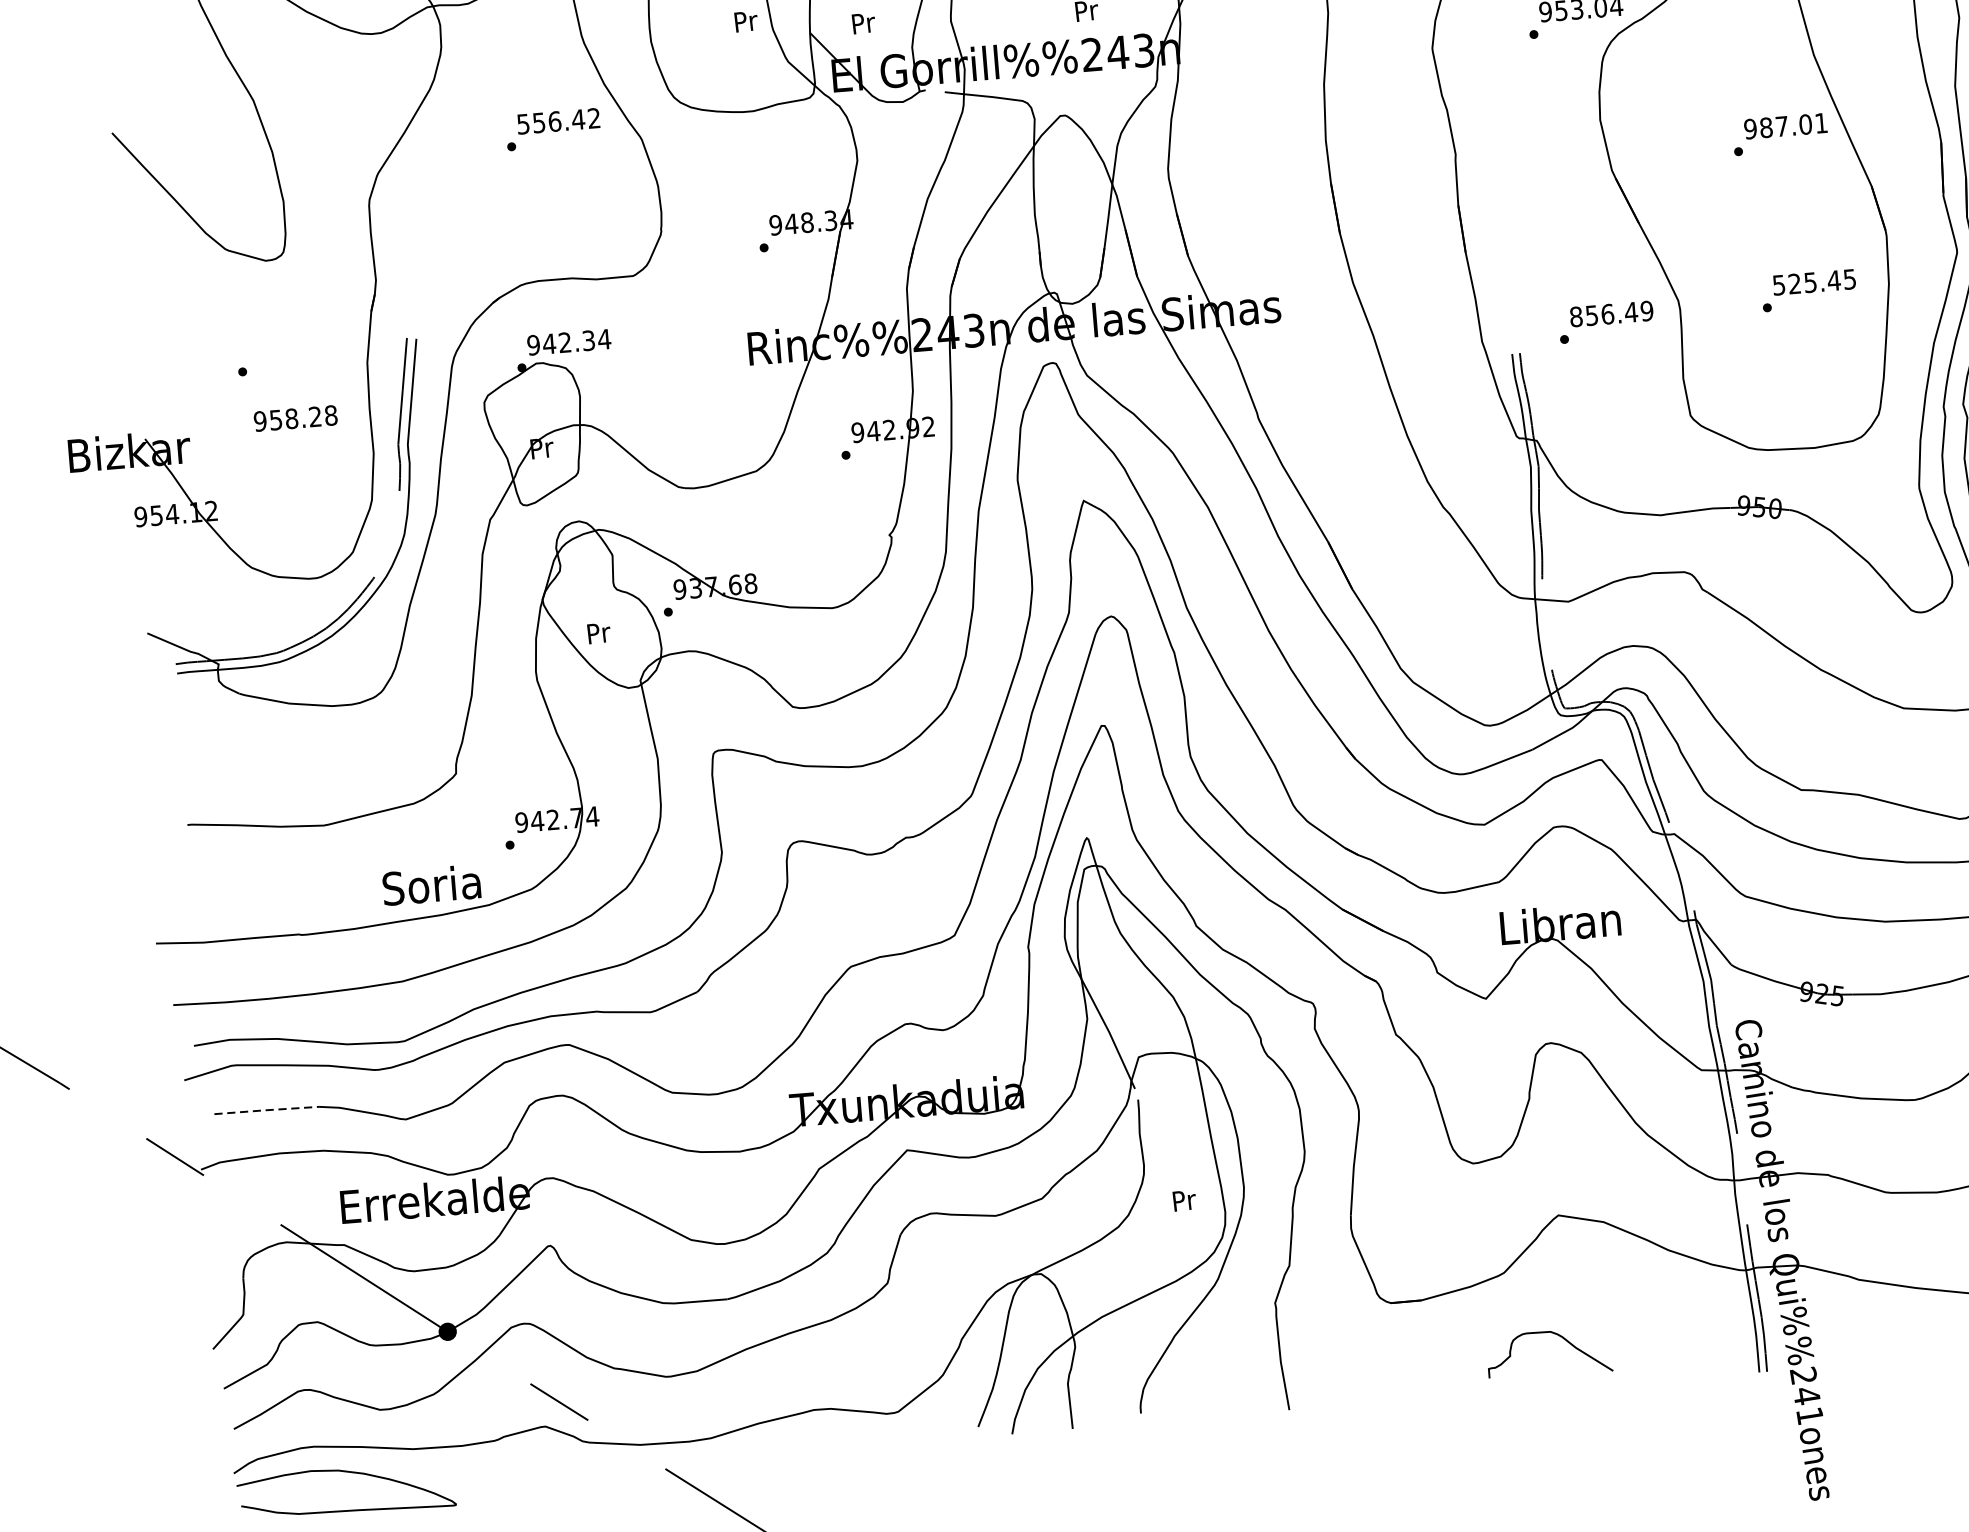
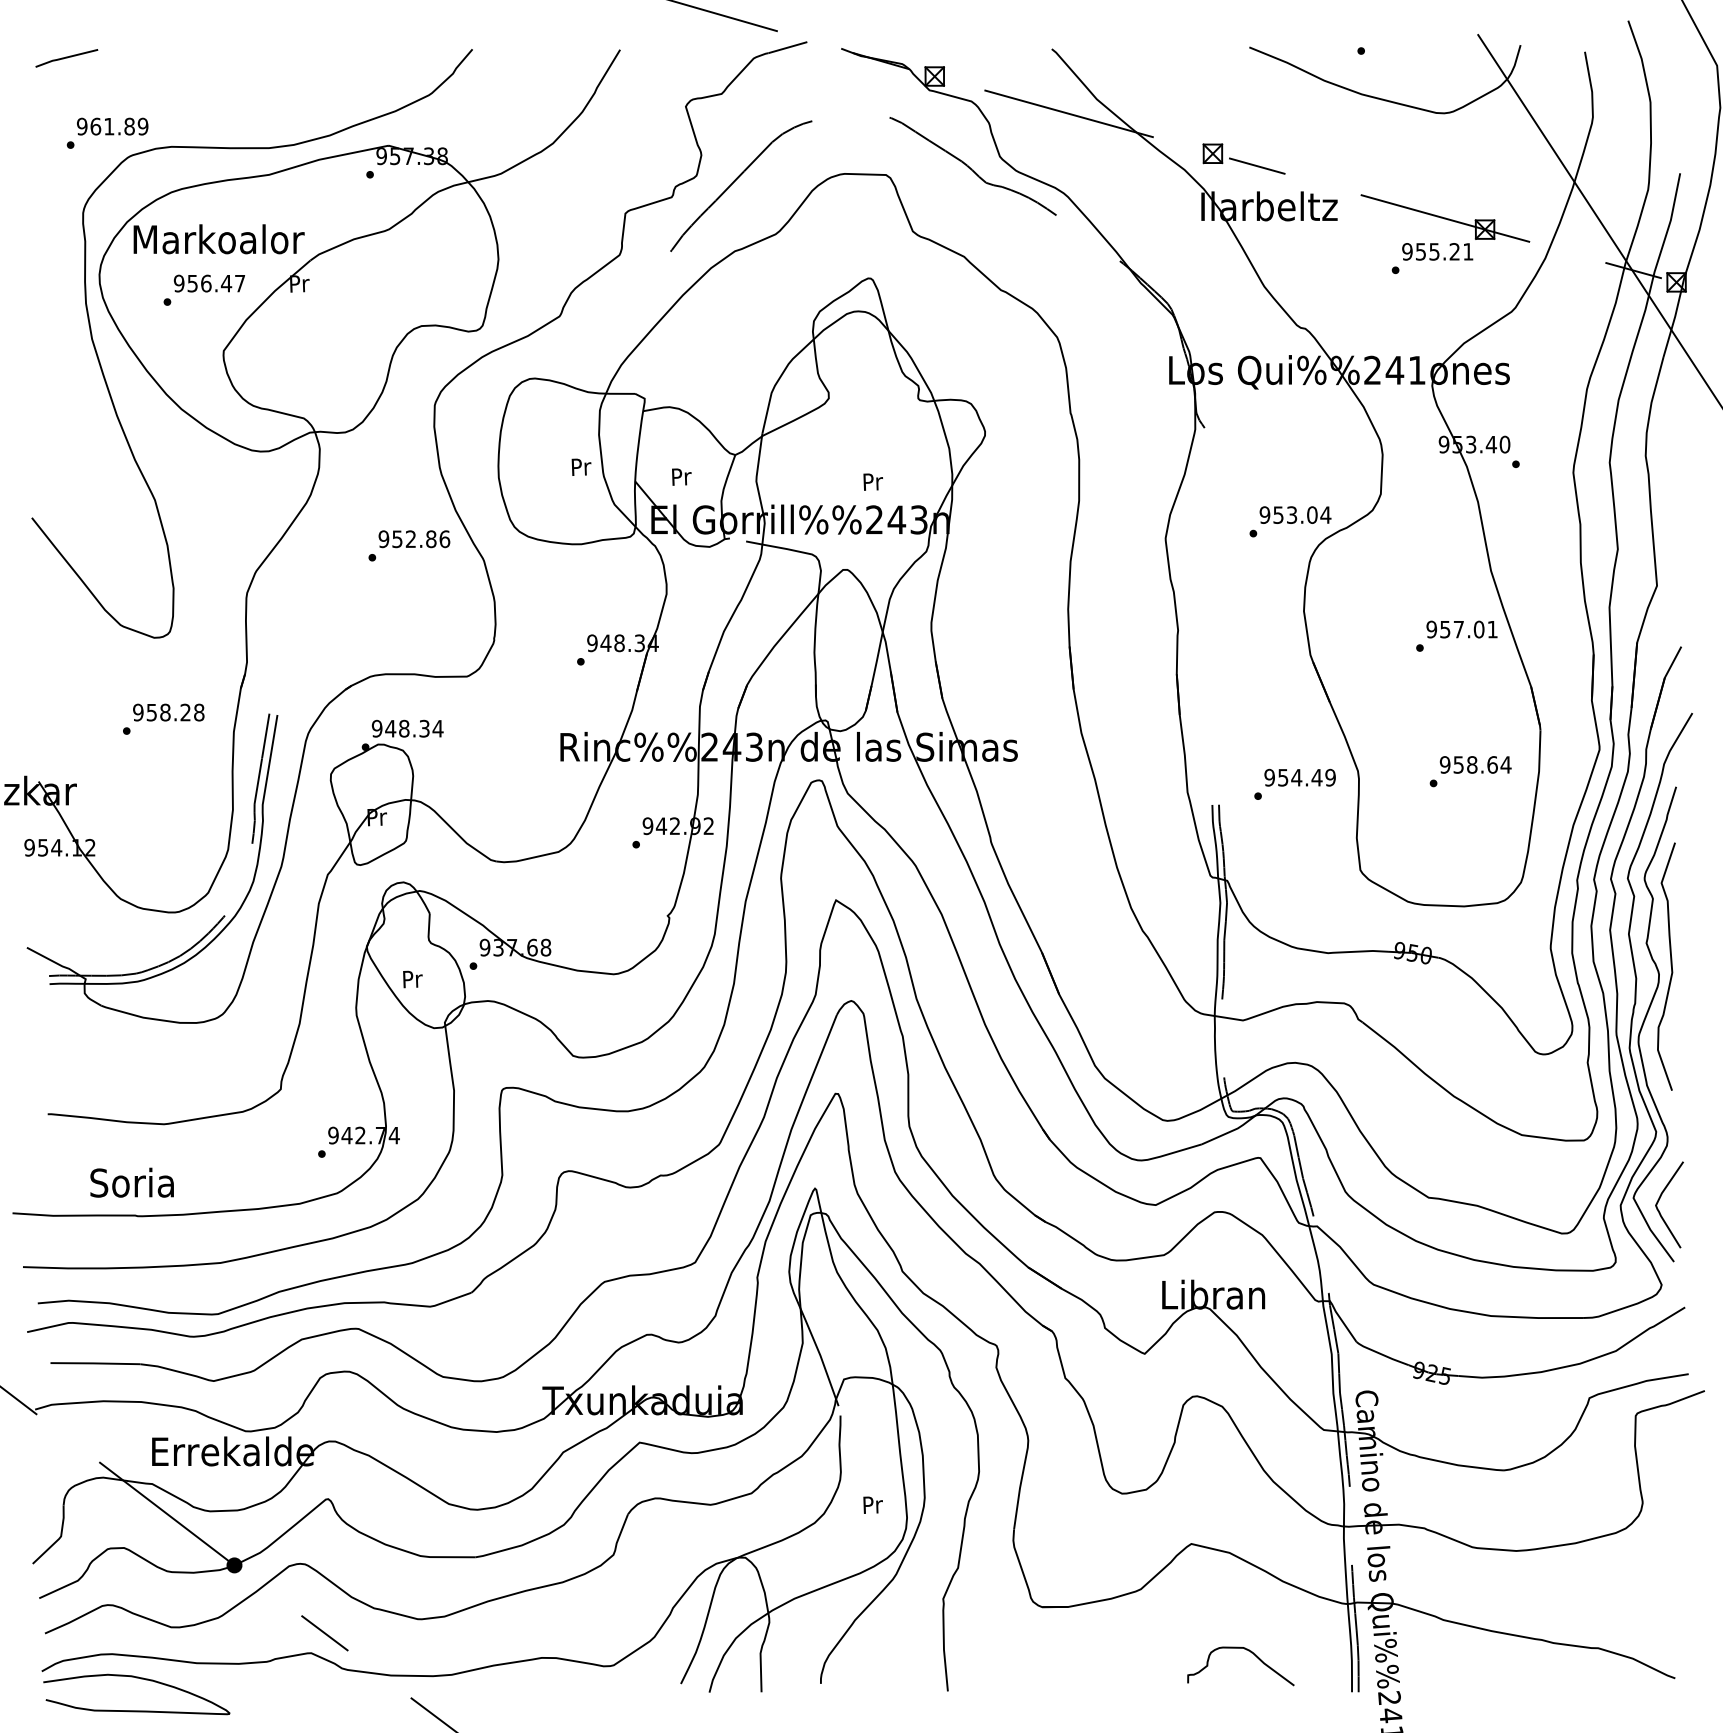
text: (558, 121) -> (414, 539), 556.42 -> 952.86
text: (1766, 127) -> (1445, 629), 987.01 -> 957.01
text: (1814, 281) -> (1475, 764), 525.45 -> 958.64
text: (1592, 315) -> (1283, 777), 856.49 -> 954.49
text: (565, 342) -> (404, 728), 942.34 -> 948.34
text: (295, 418) -> (168, 712), moved
text: (430, 884) -> (131, 1182), moved
line: (266, 1110) -> (95, 1363), dashed -> solid
curve: (1556, 1335) -> (1248, 1651), moved

